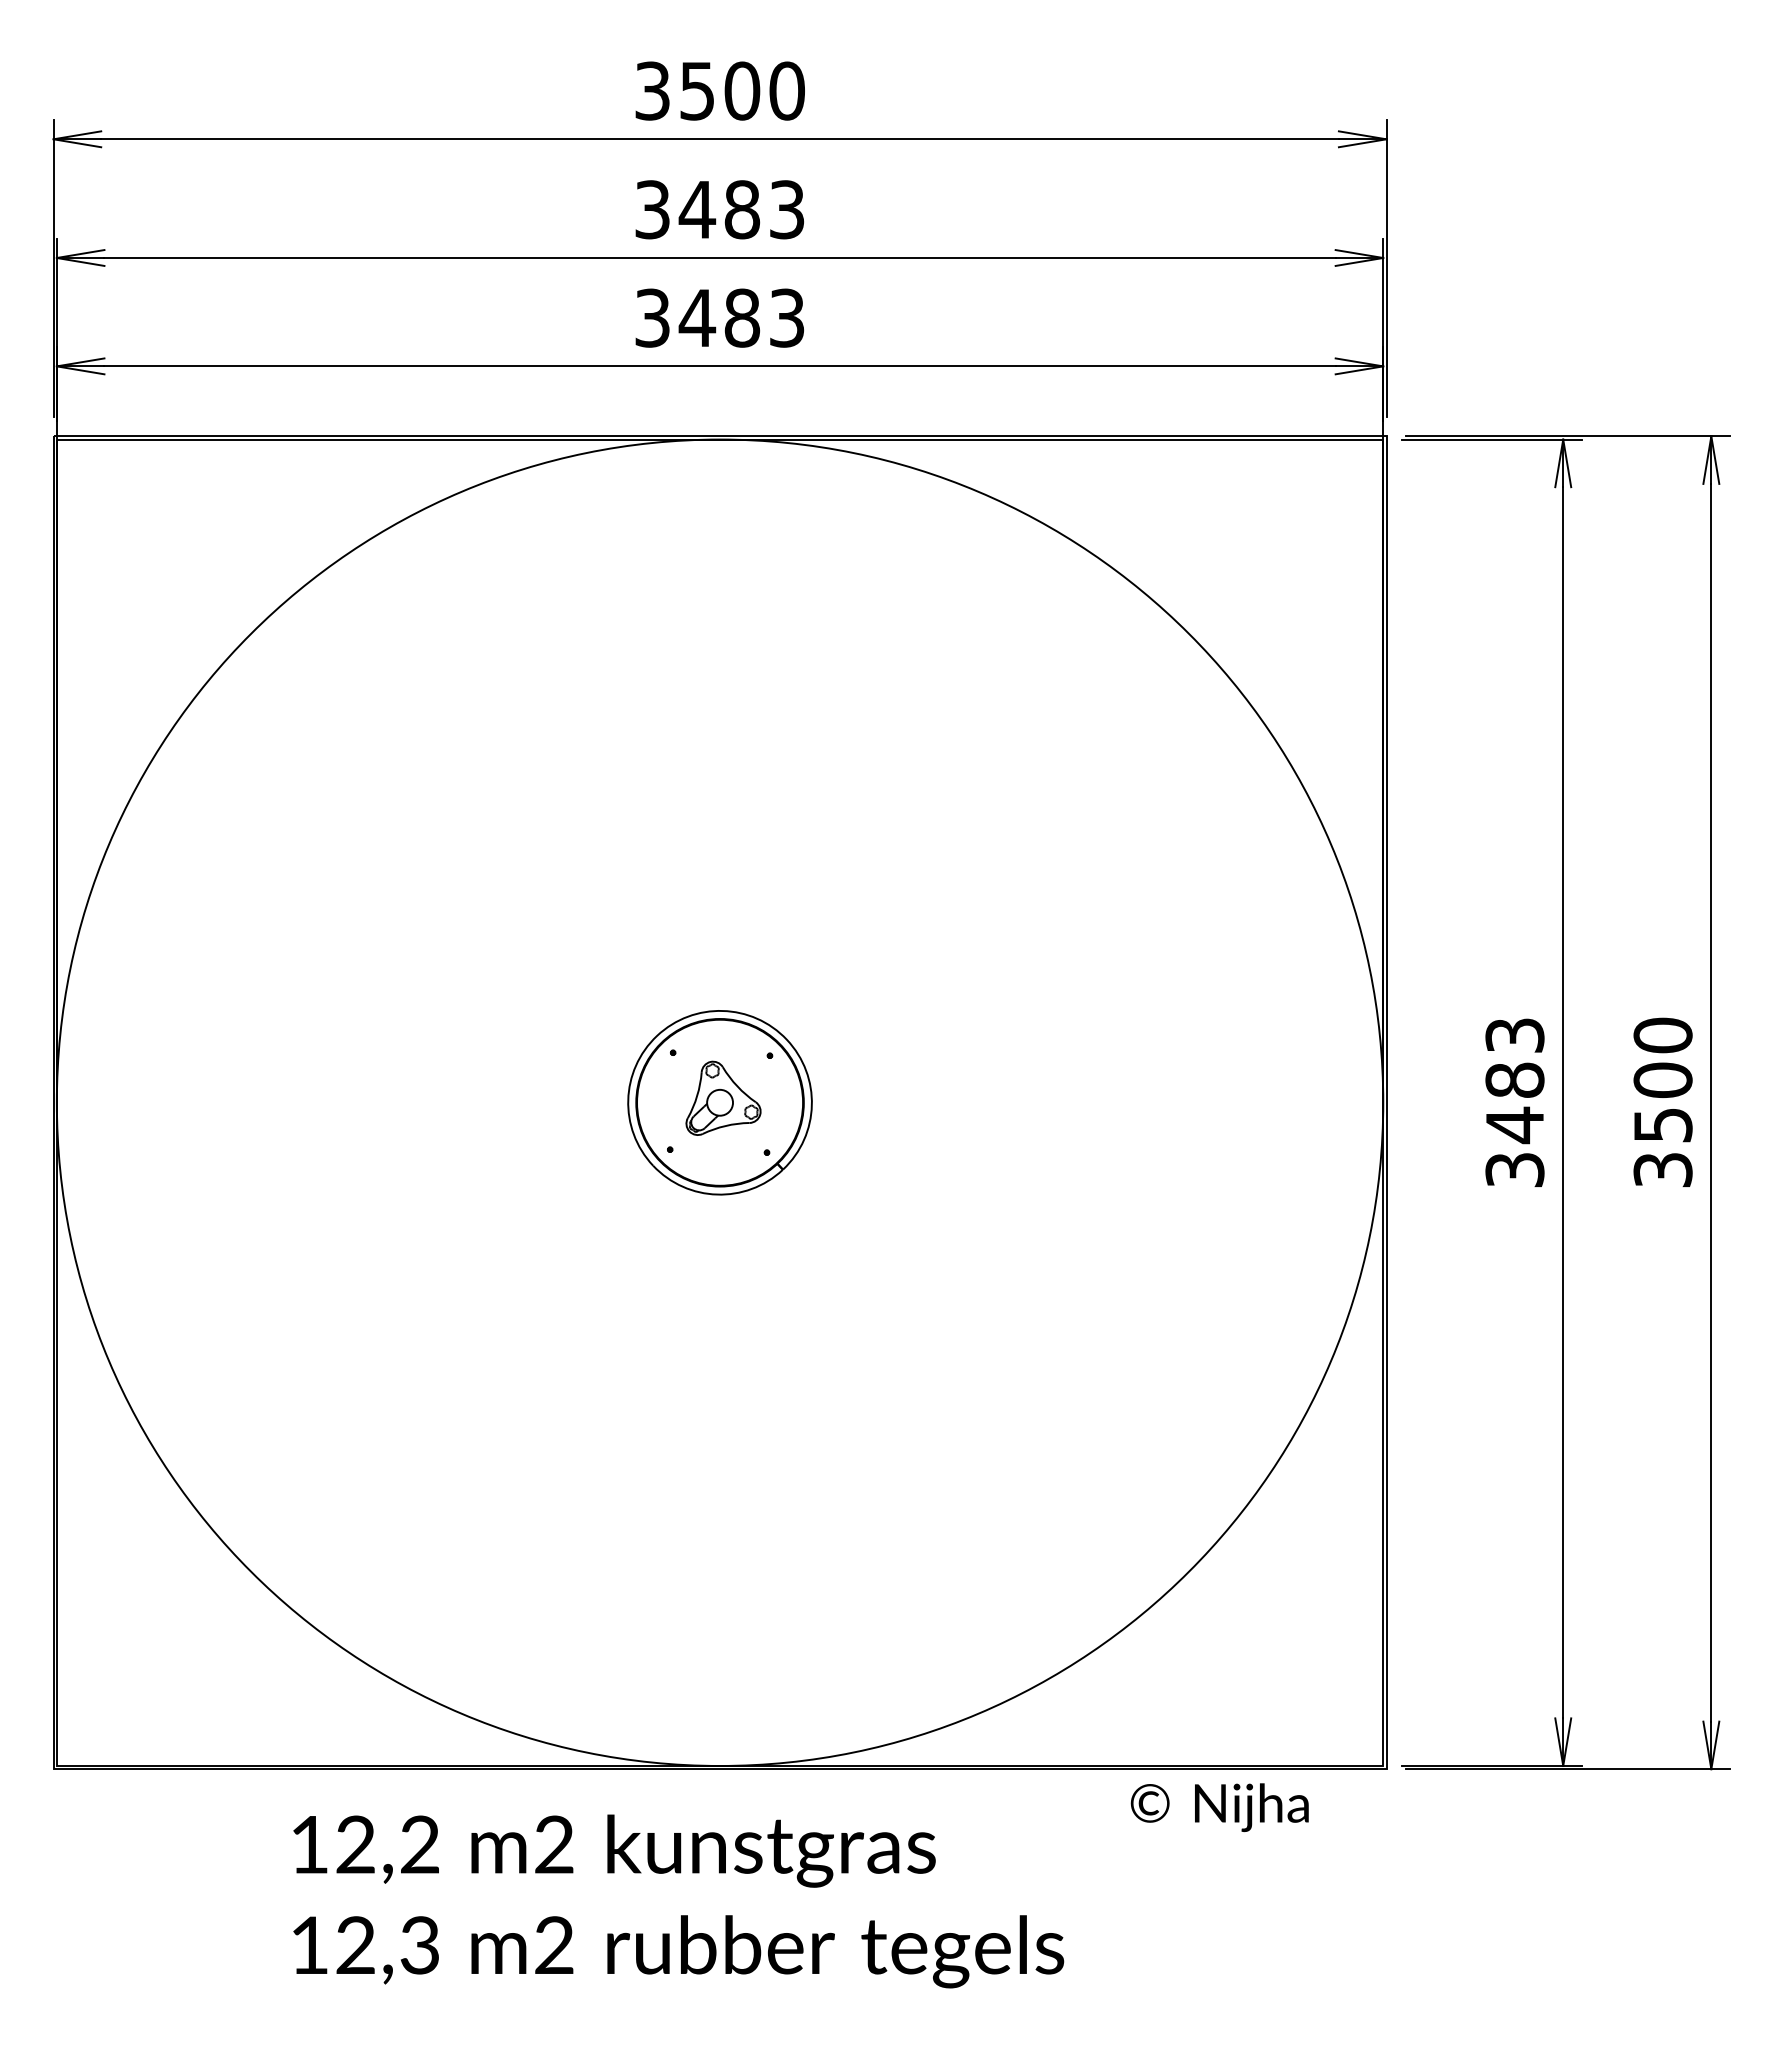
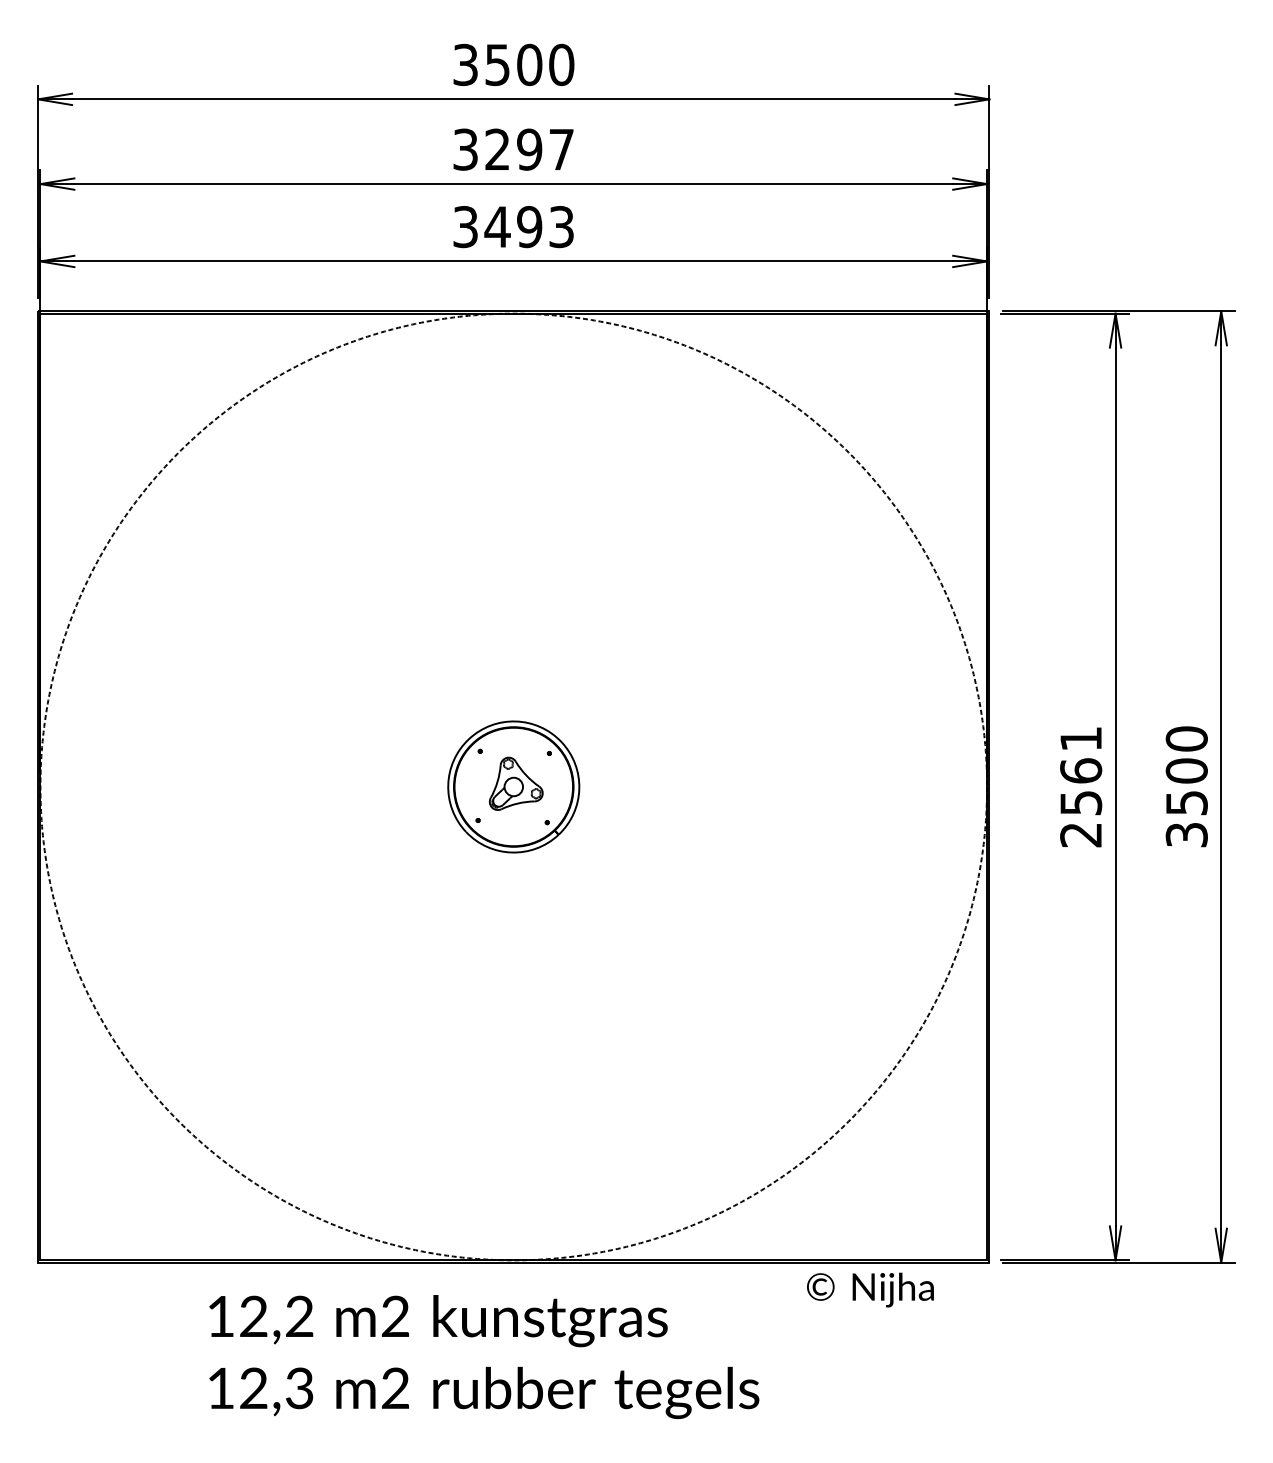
text: (741, 209) -> (529, 149), 3483 -> 3297
text: (742, 317) -> (529, 226), 3483 -> 3493
circle: (719, 1102) -> (513, 786), solid -> dashed
text: (1514, 1102) -> (1080, 786), 3483 -> 2561

